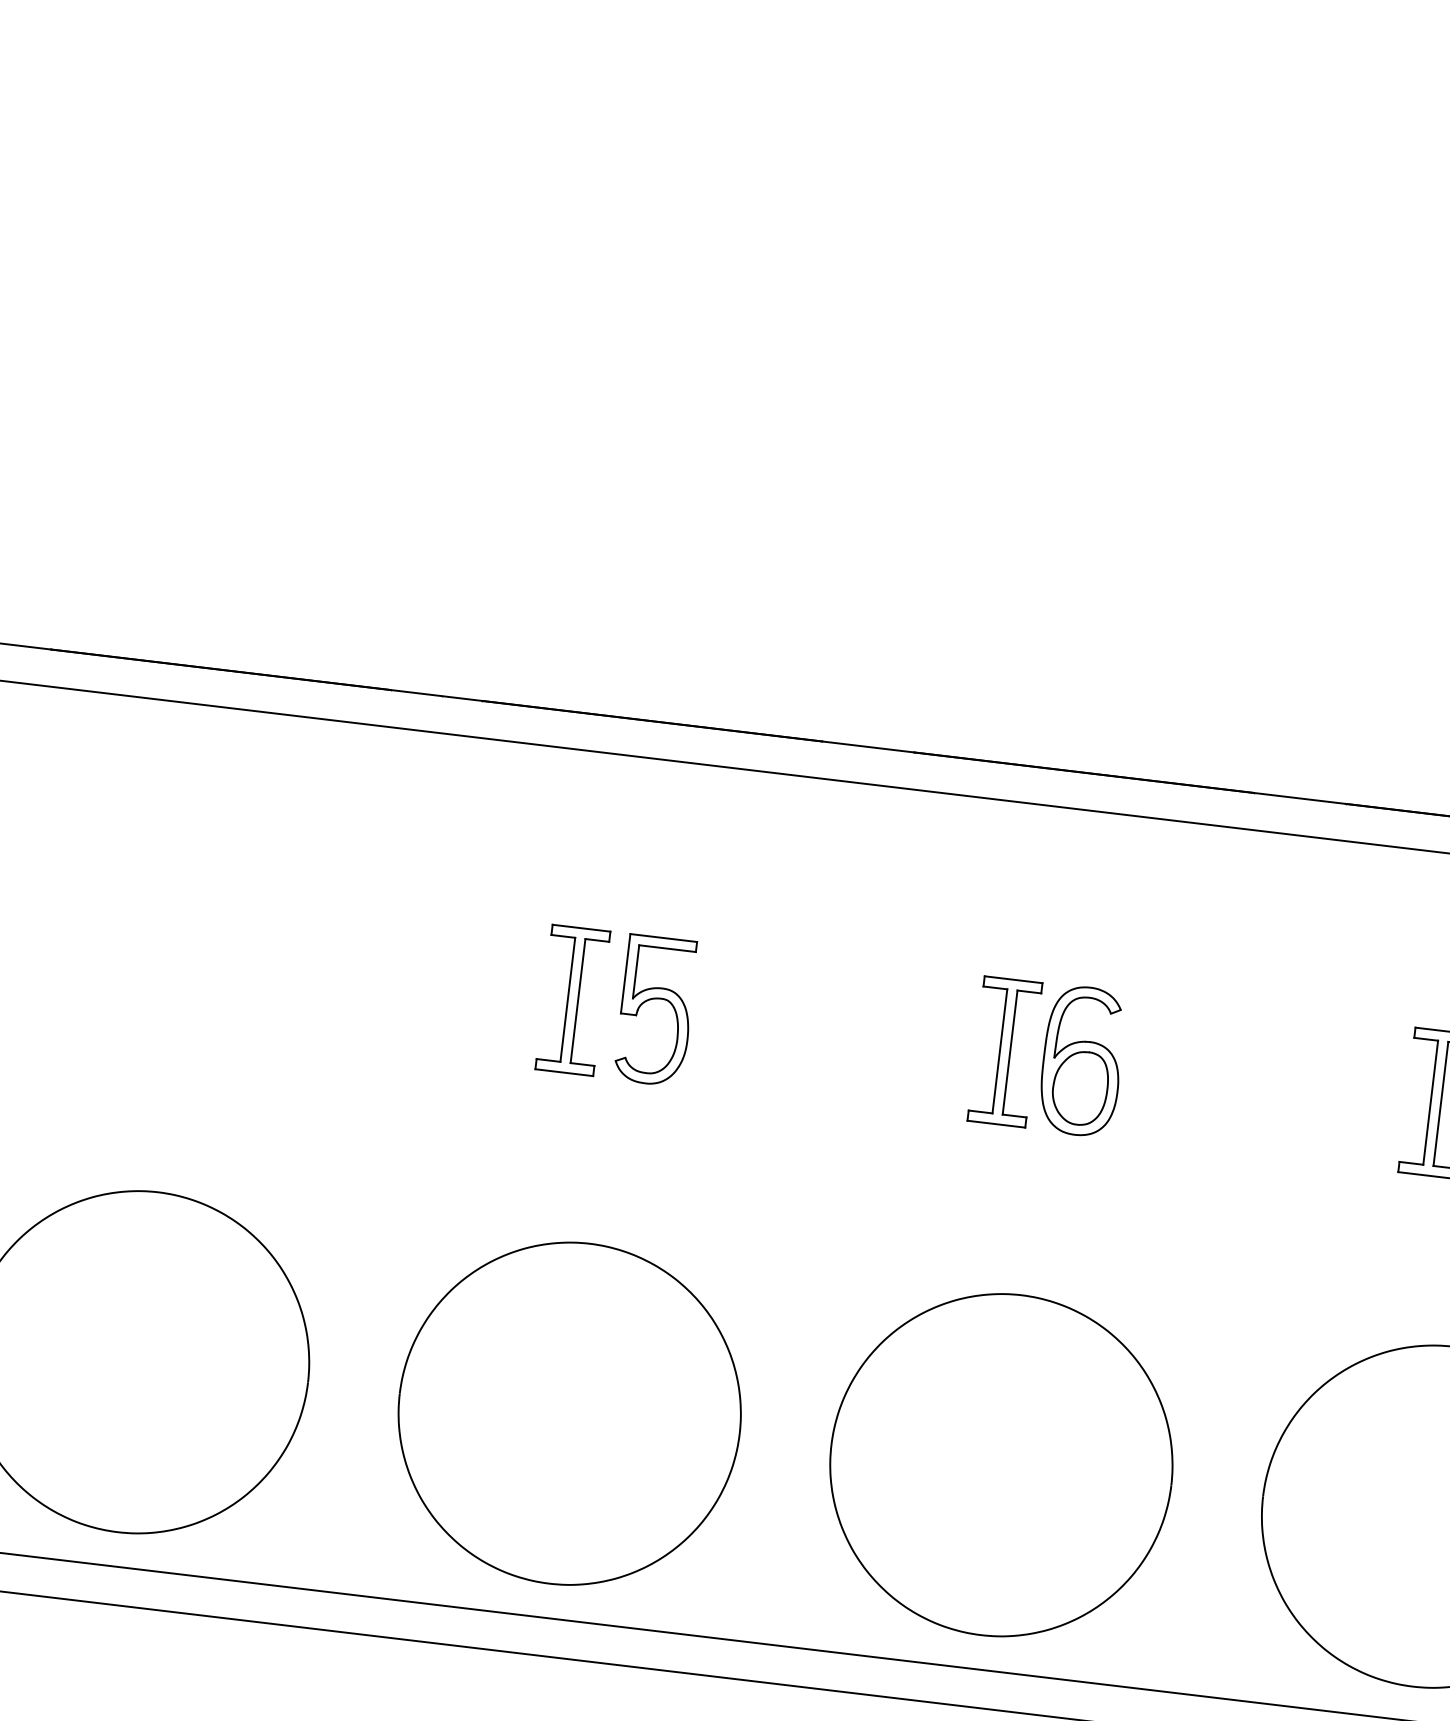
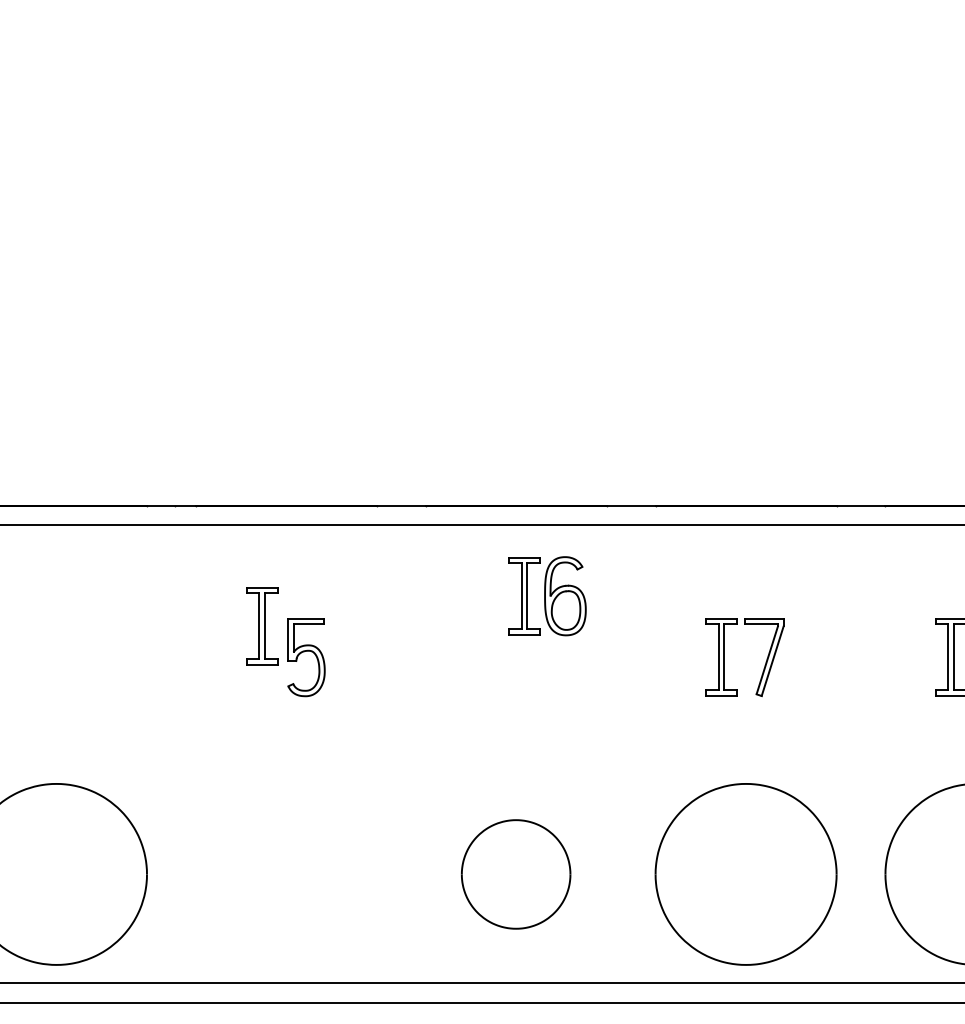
part: (573, 1001) -> (262, 626), moved
part: (1048, 1057) -> (547, 596), moved
part: (569, 1413) -> (286, 874), removed
part: (1000, 1465) -> (515, 874), size x0.6

